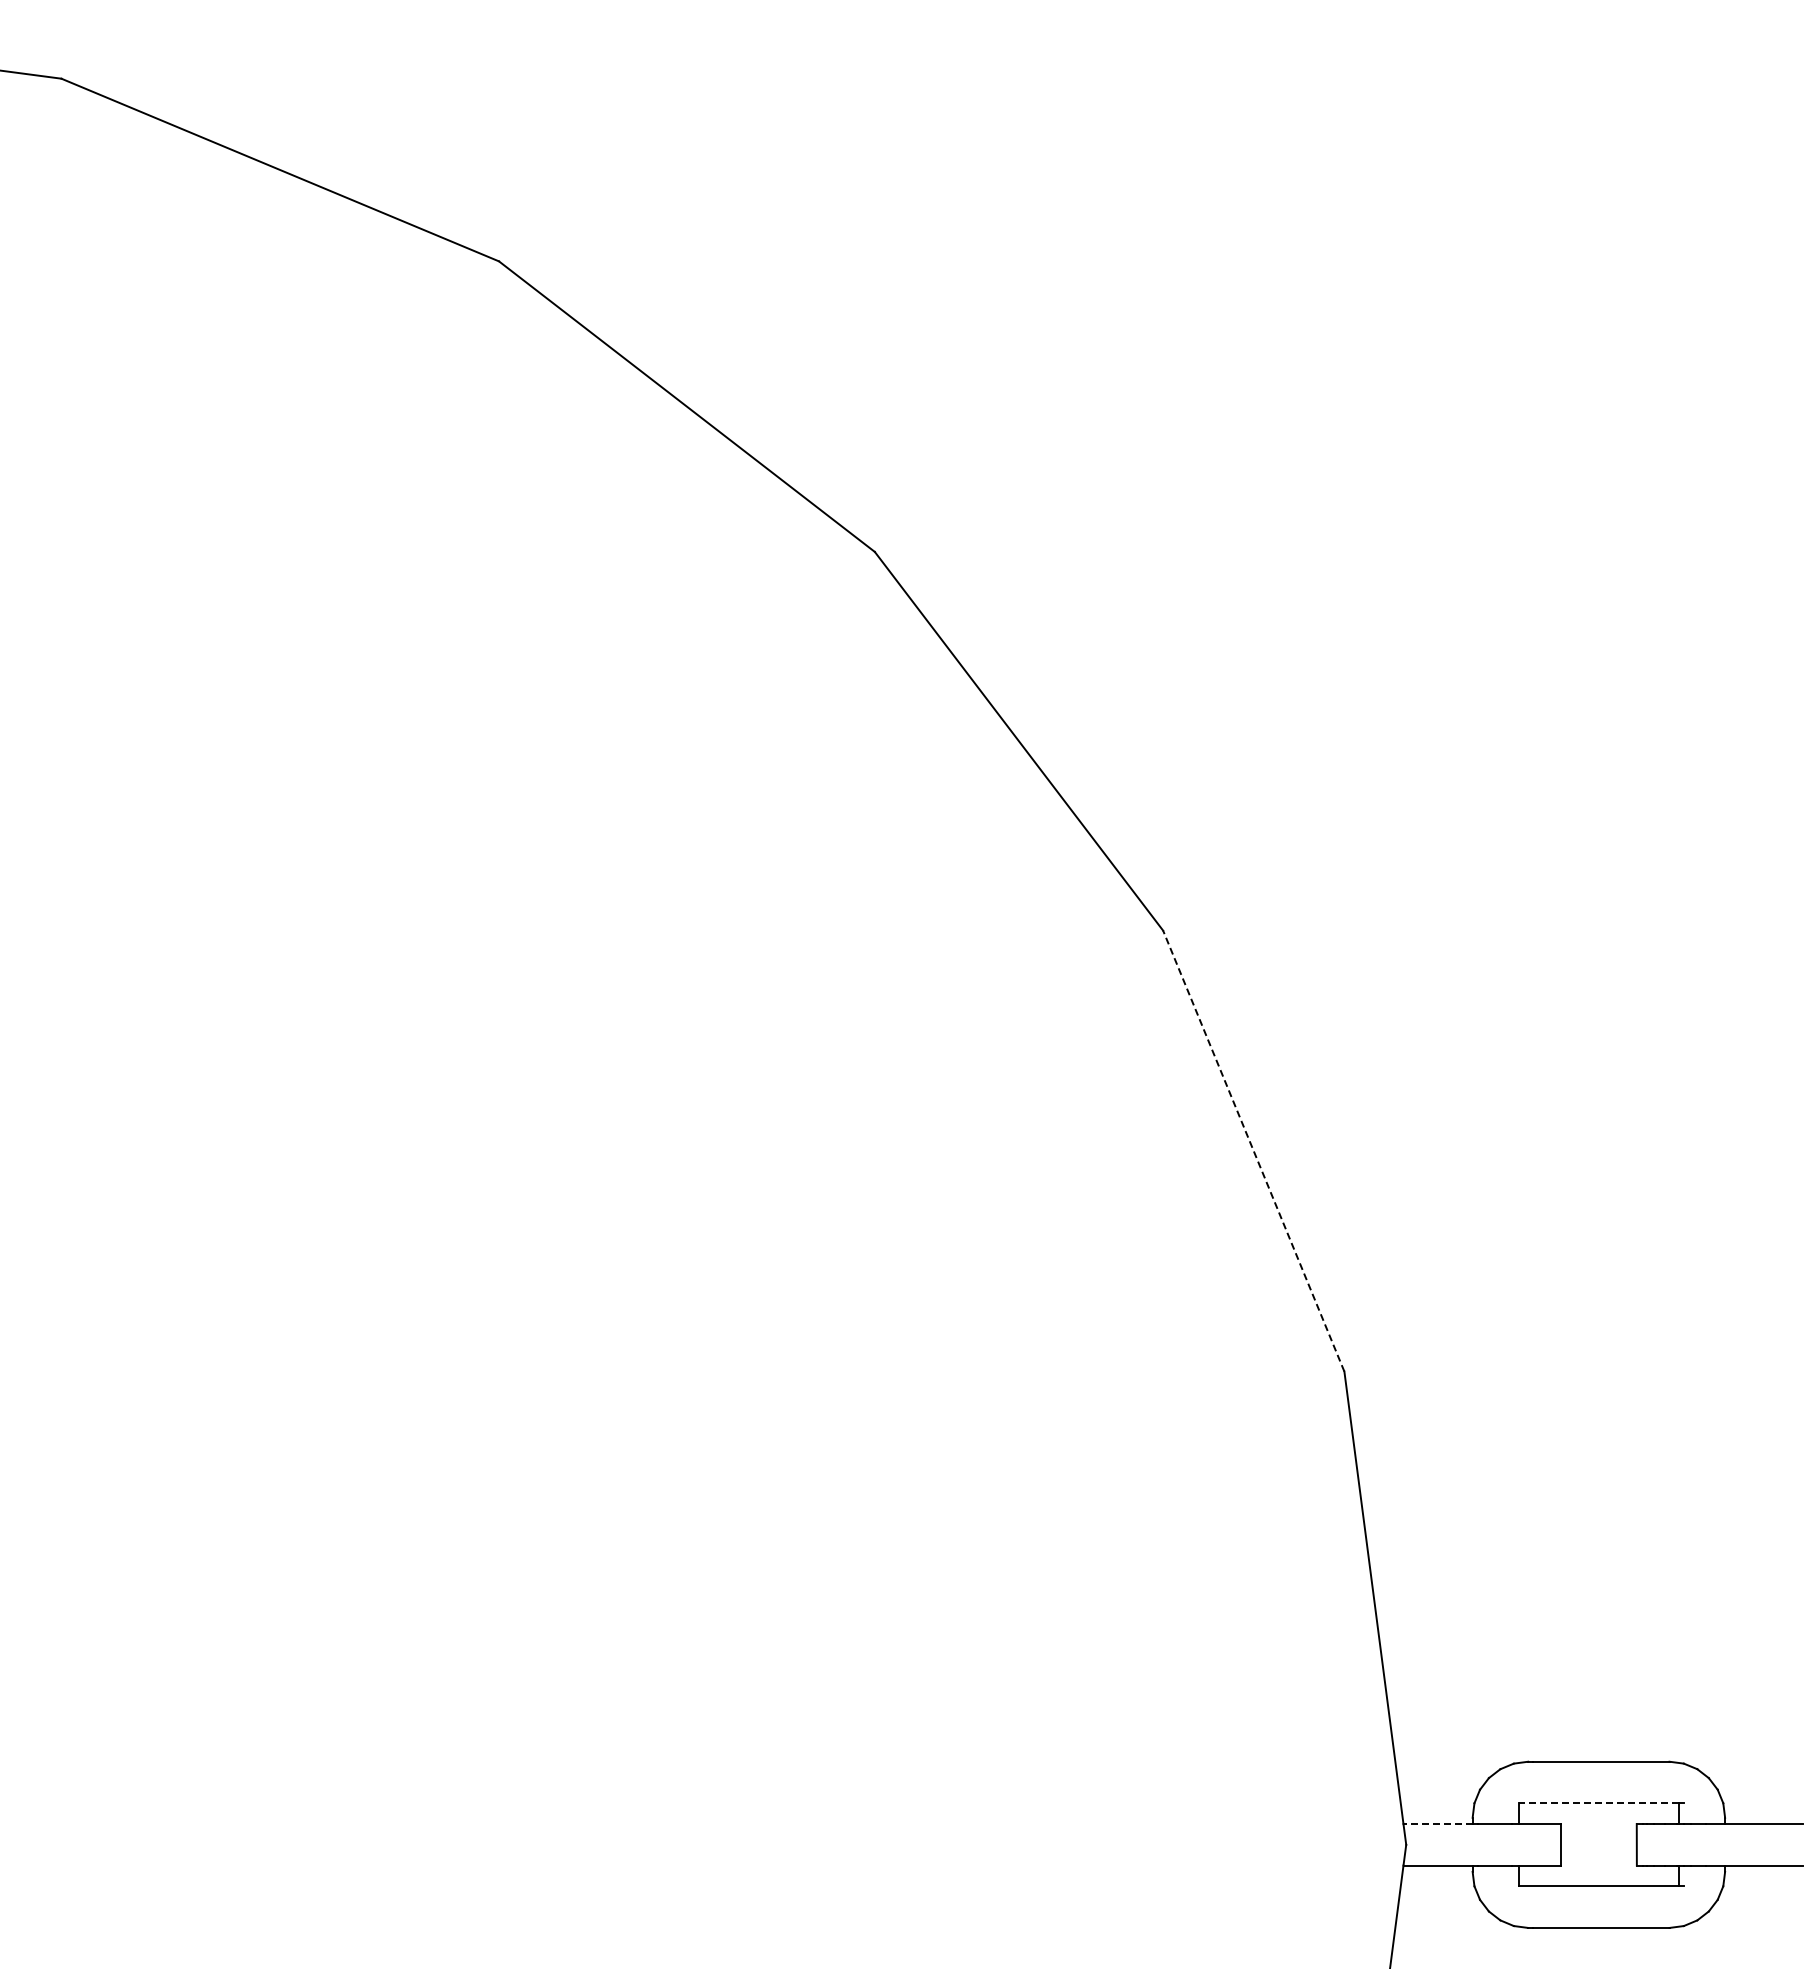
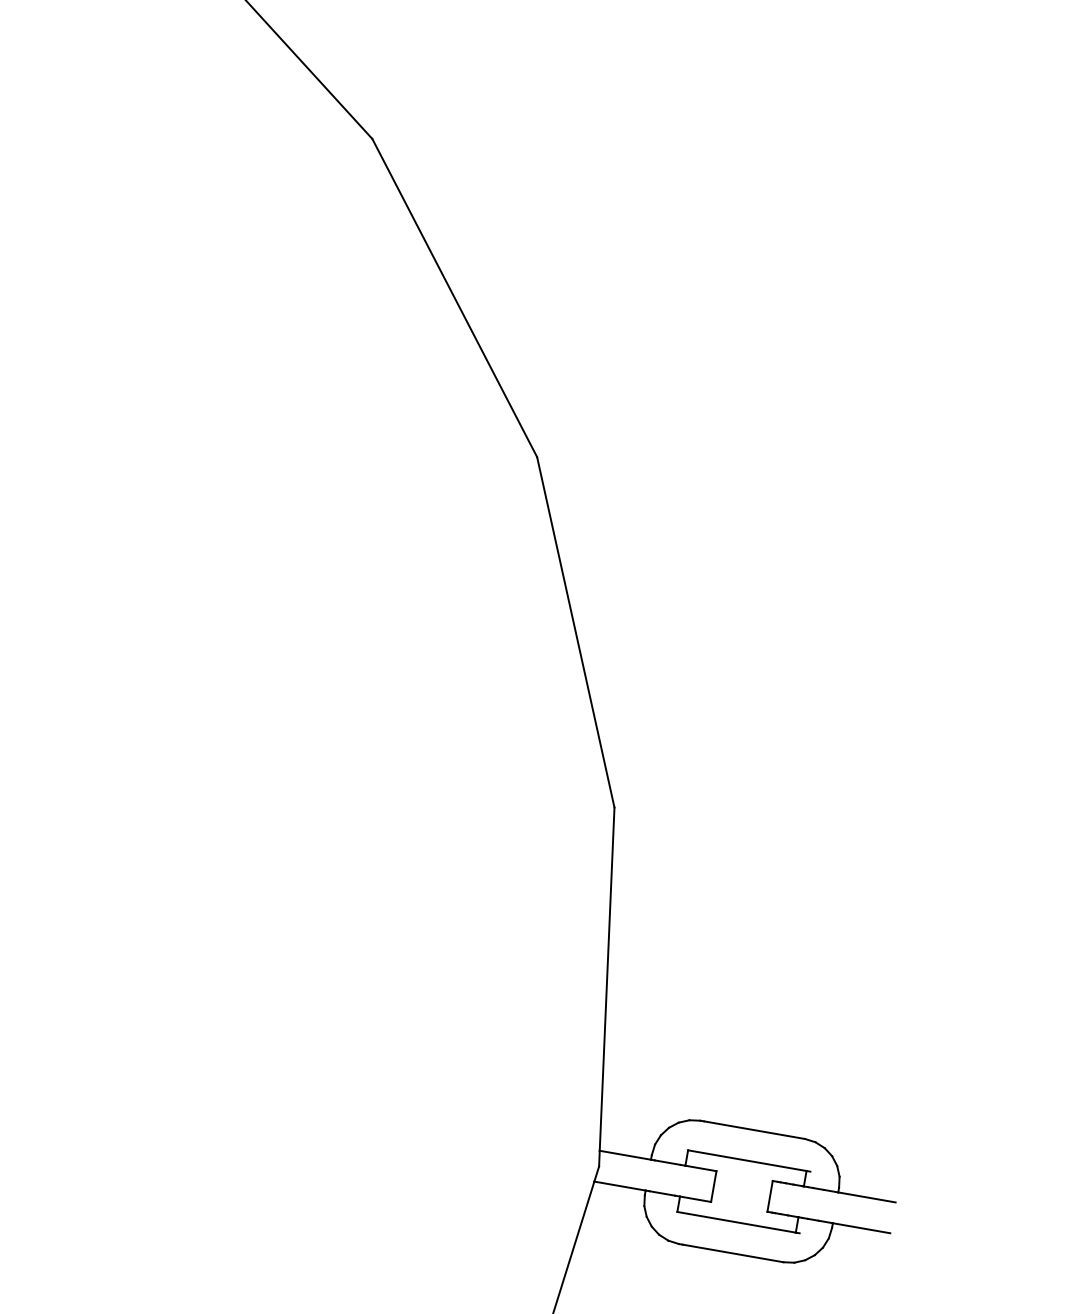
line: (1253, 1150) -> (575, 631), dashed -> solid
line: (1598, 1803) -> (747, 1160), dashed -> solid
line: (1438, 1824) -> (625, 1155), dashed -> solid

